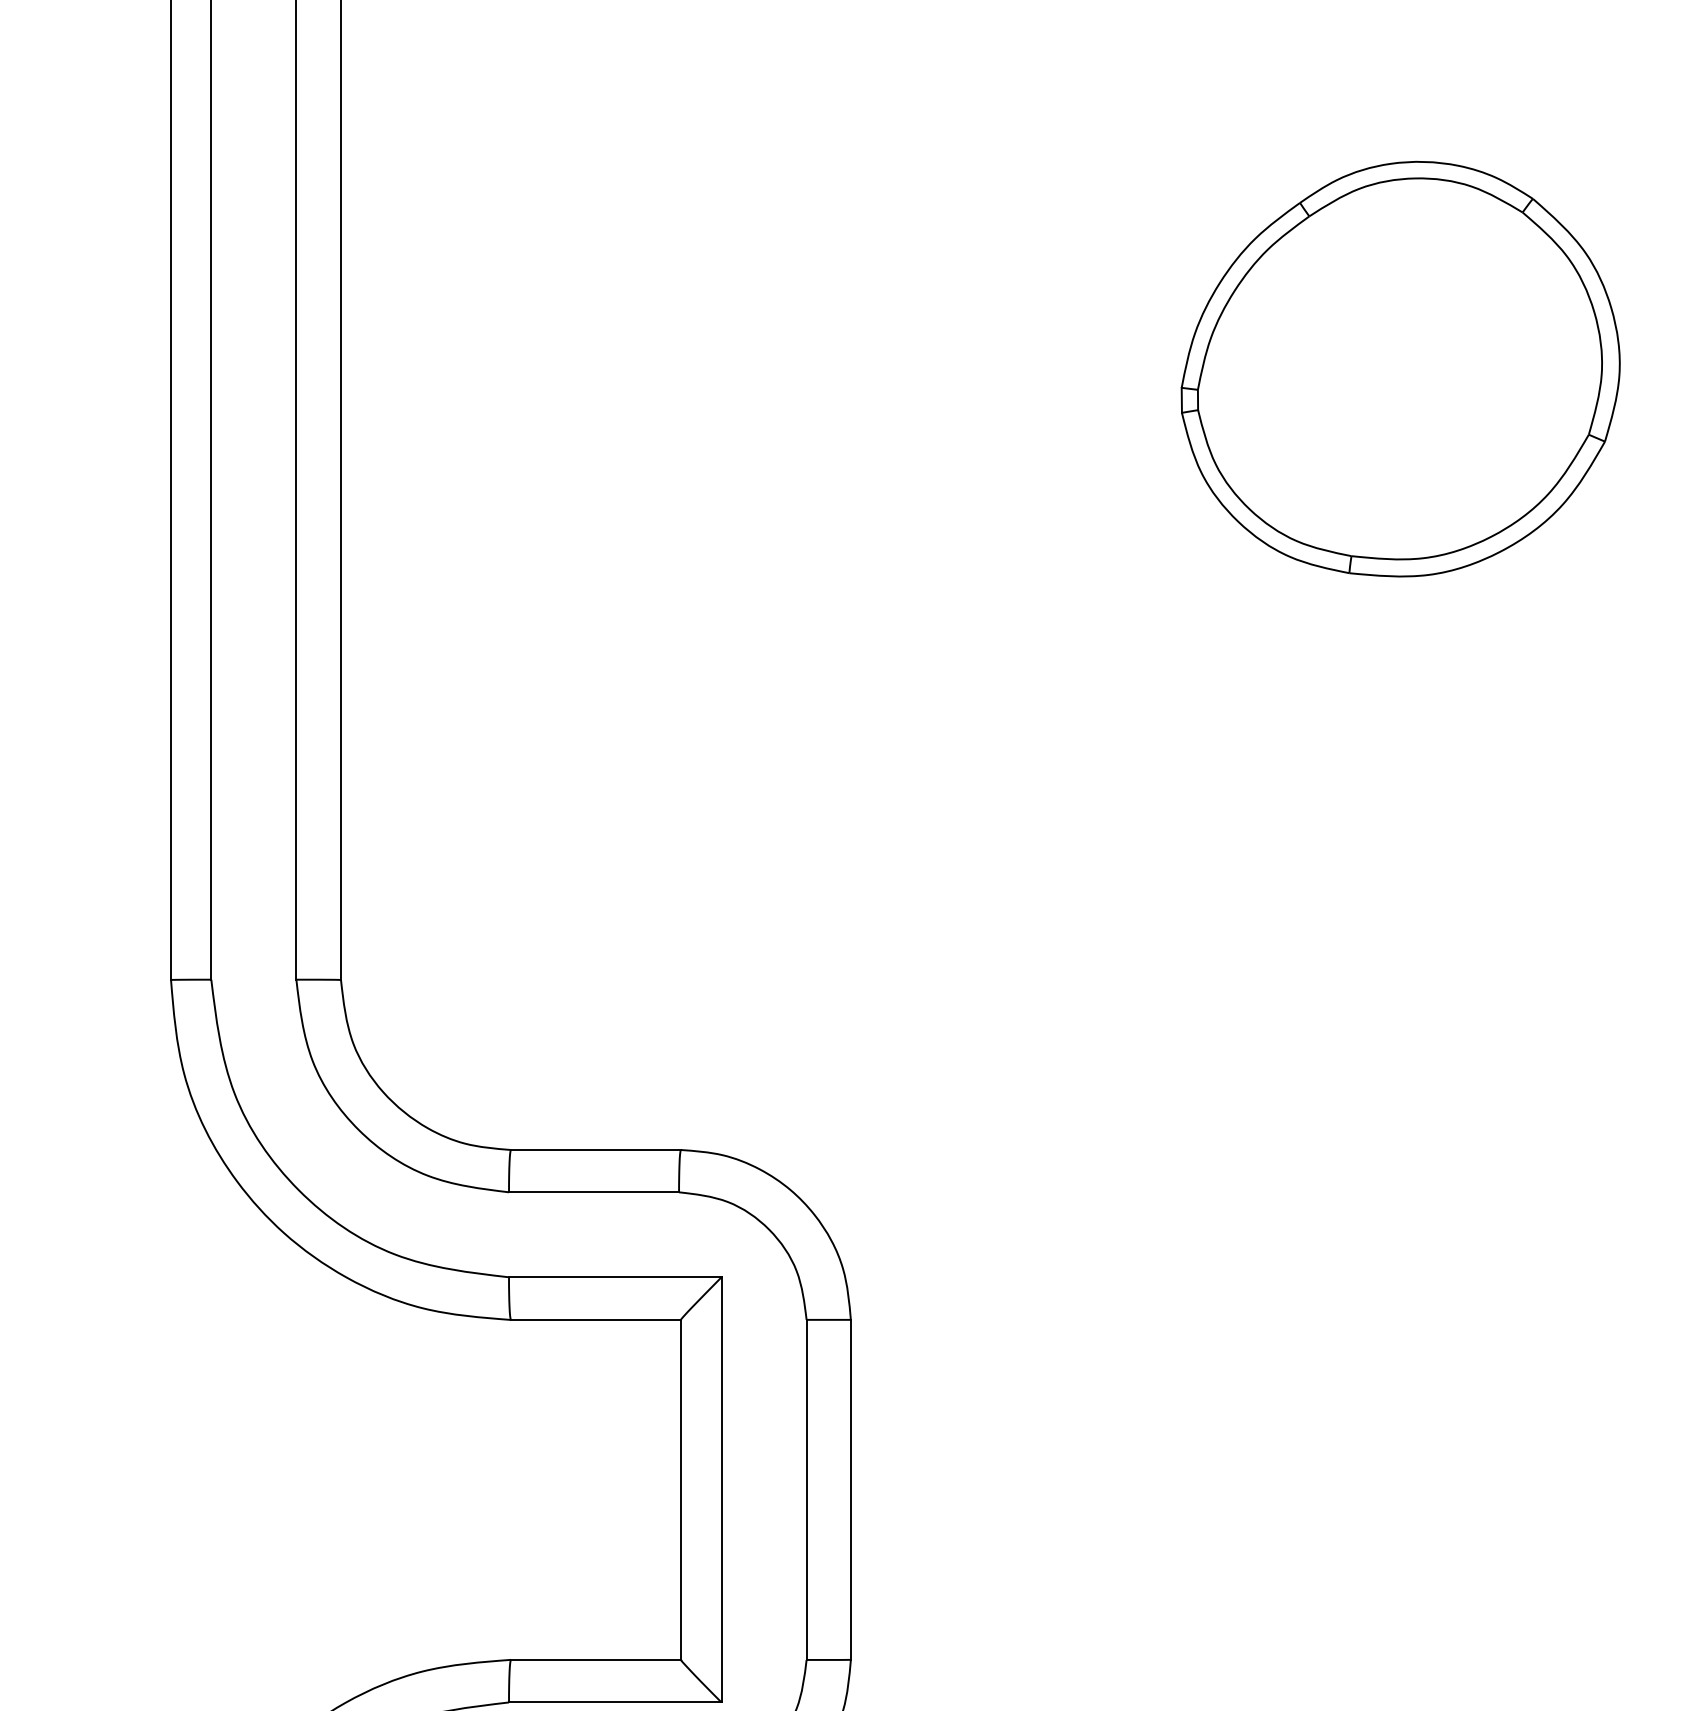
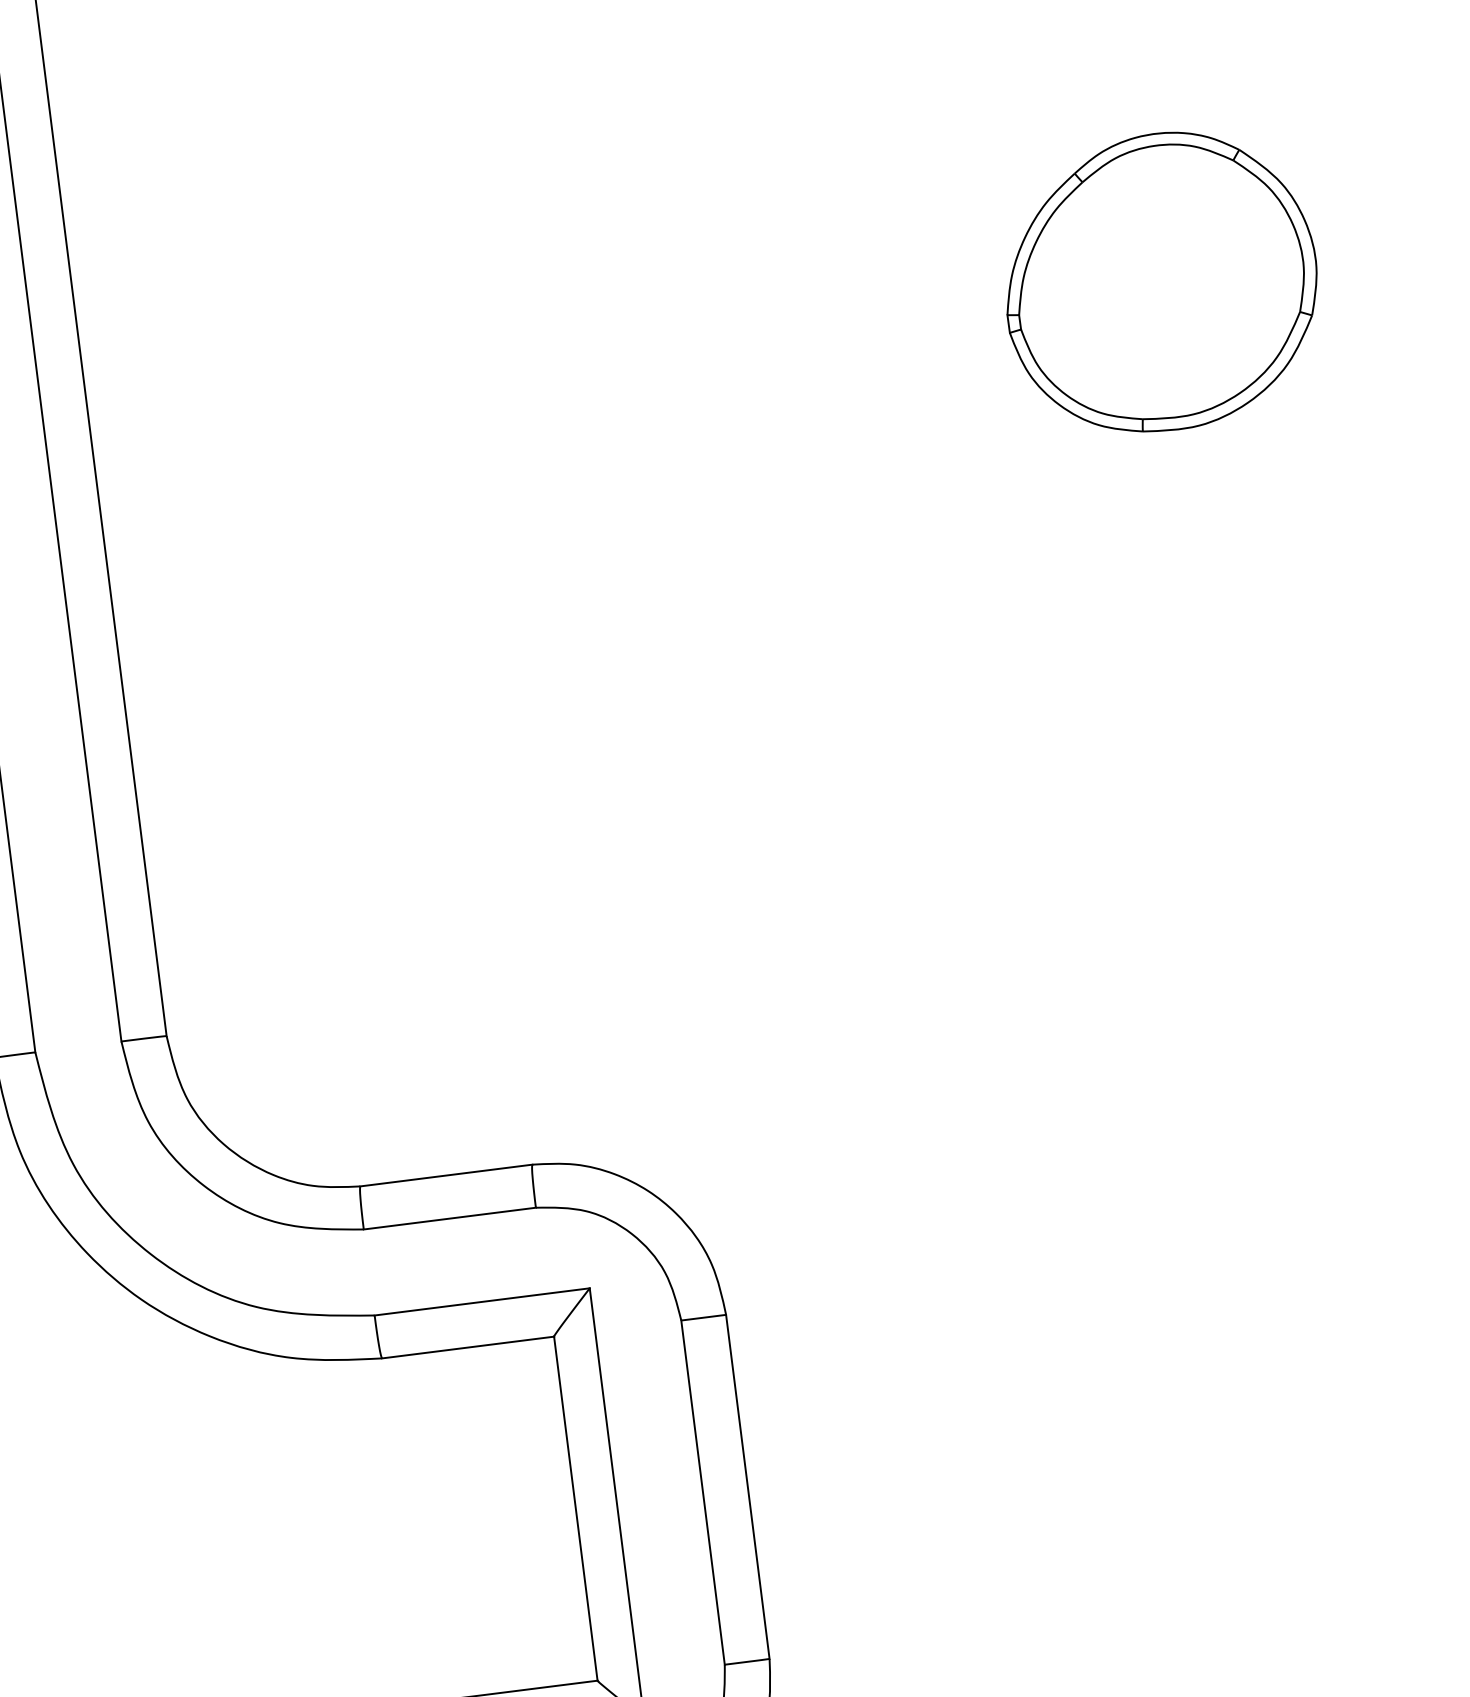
part: (1400, 368) -> (1160, 281), size x0.7

